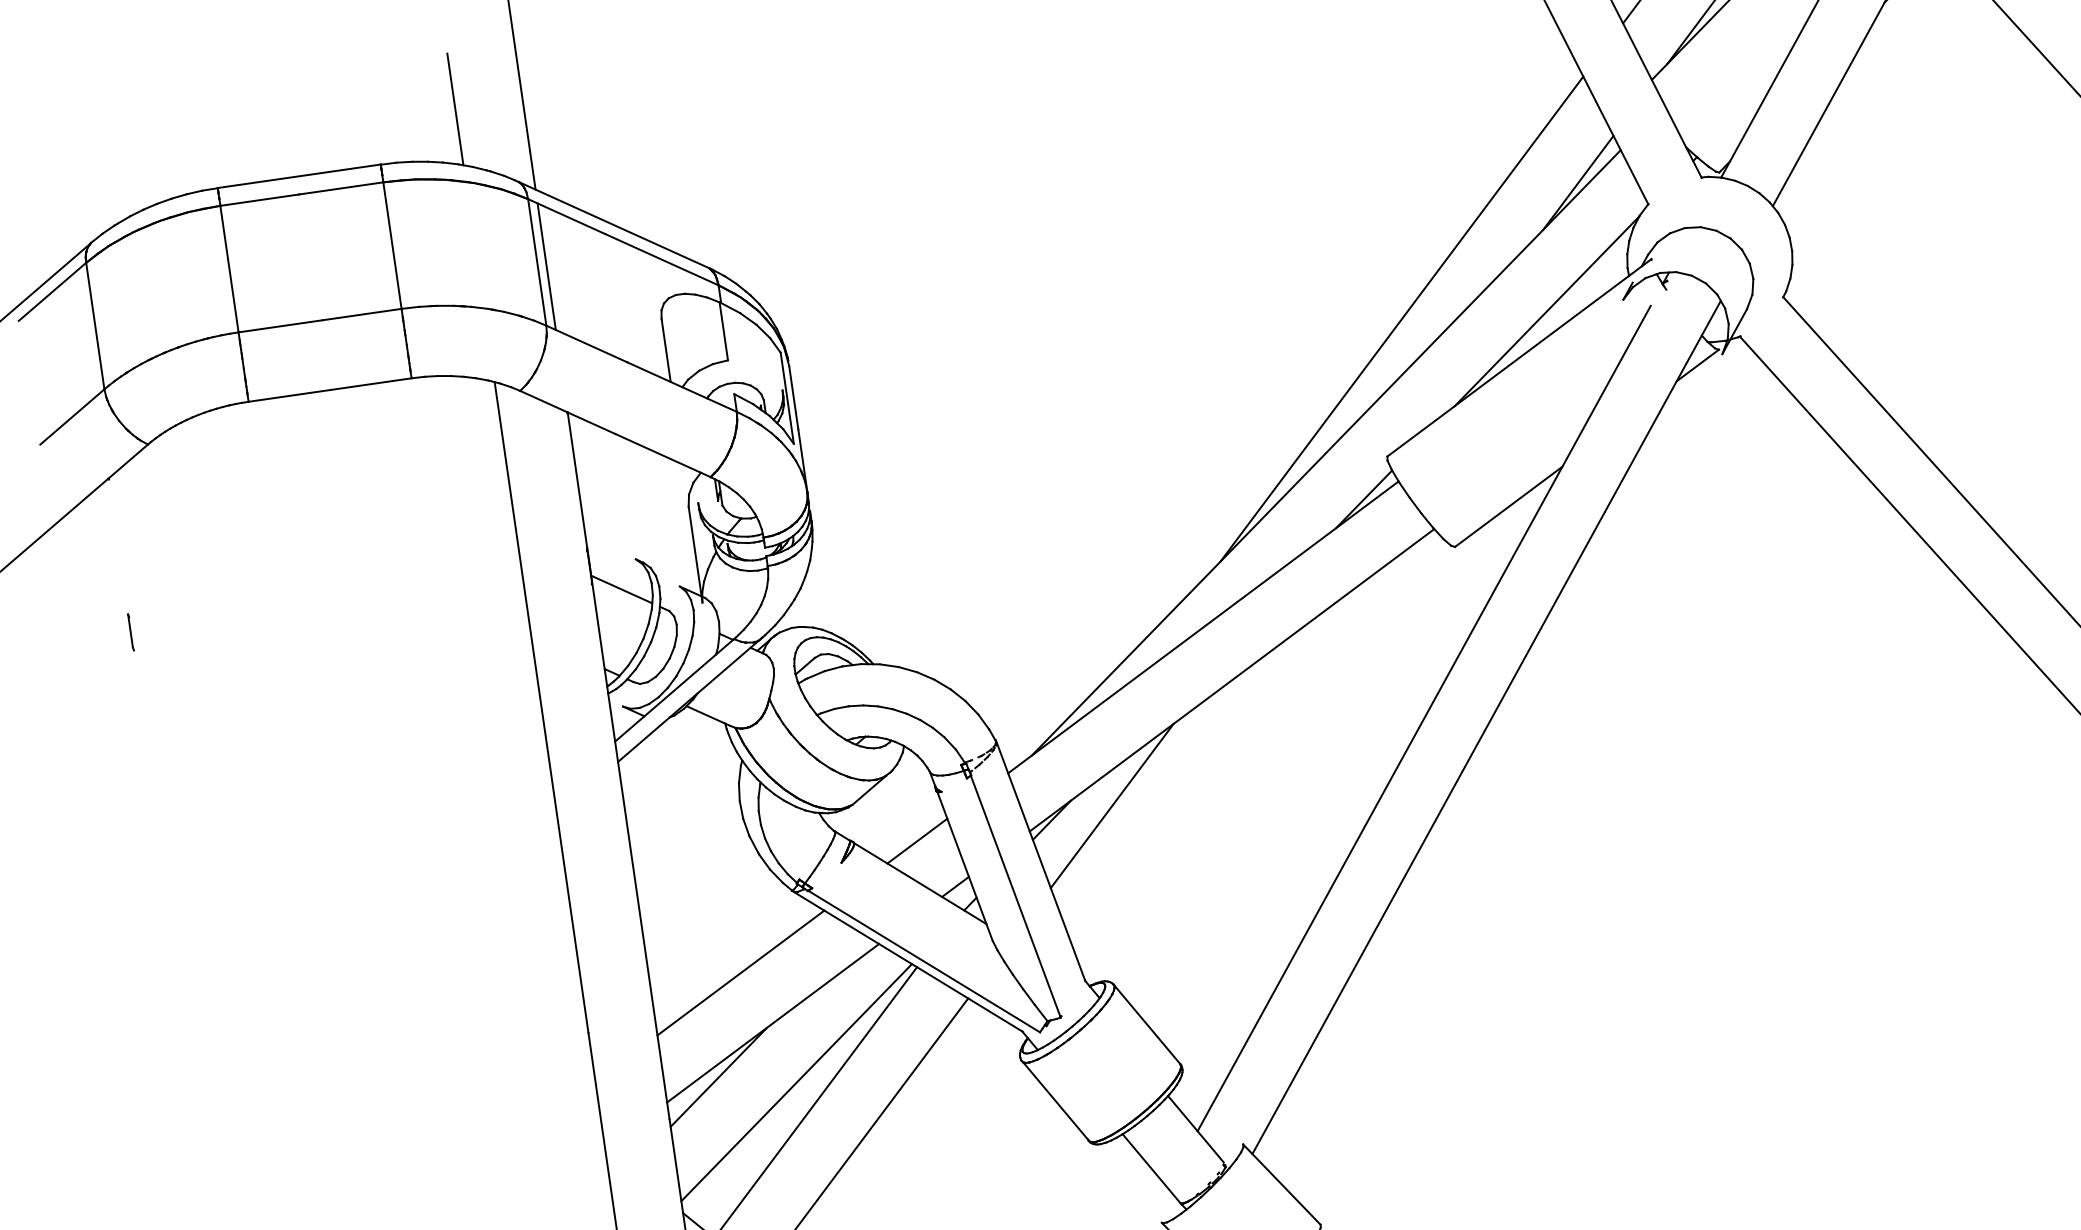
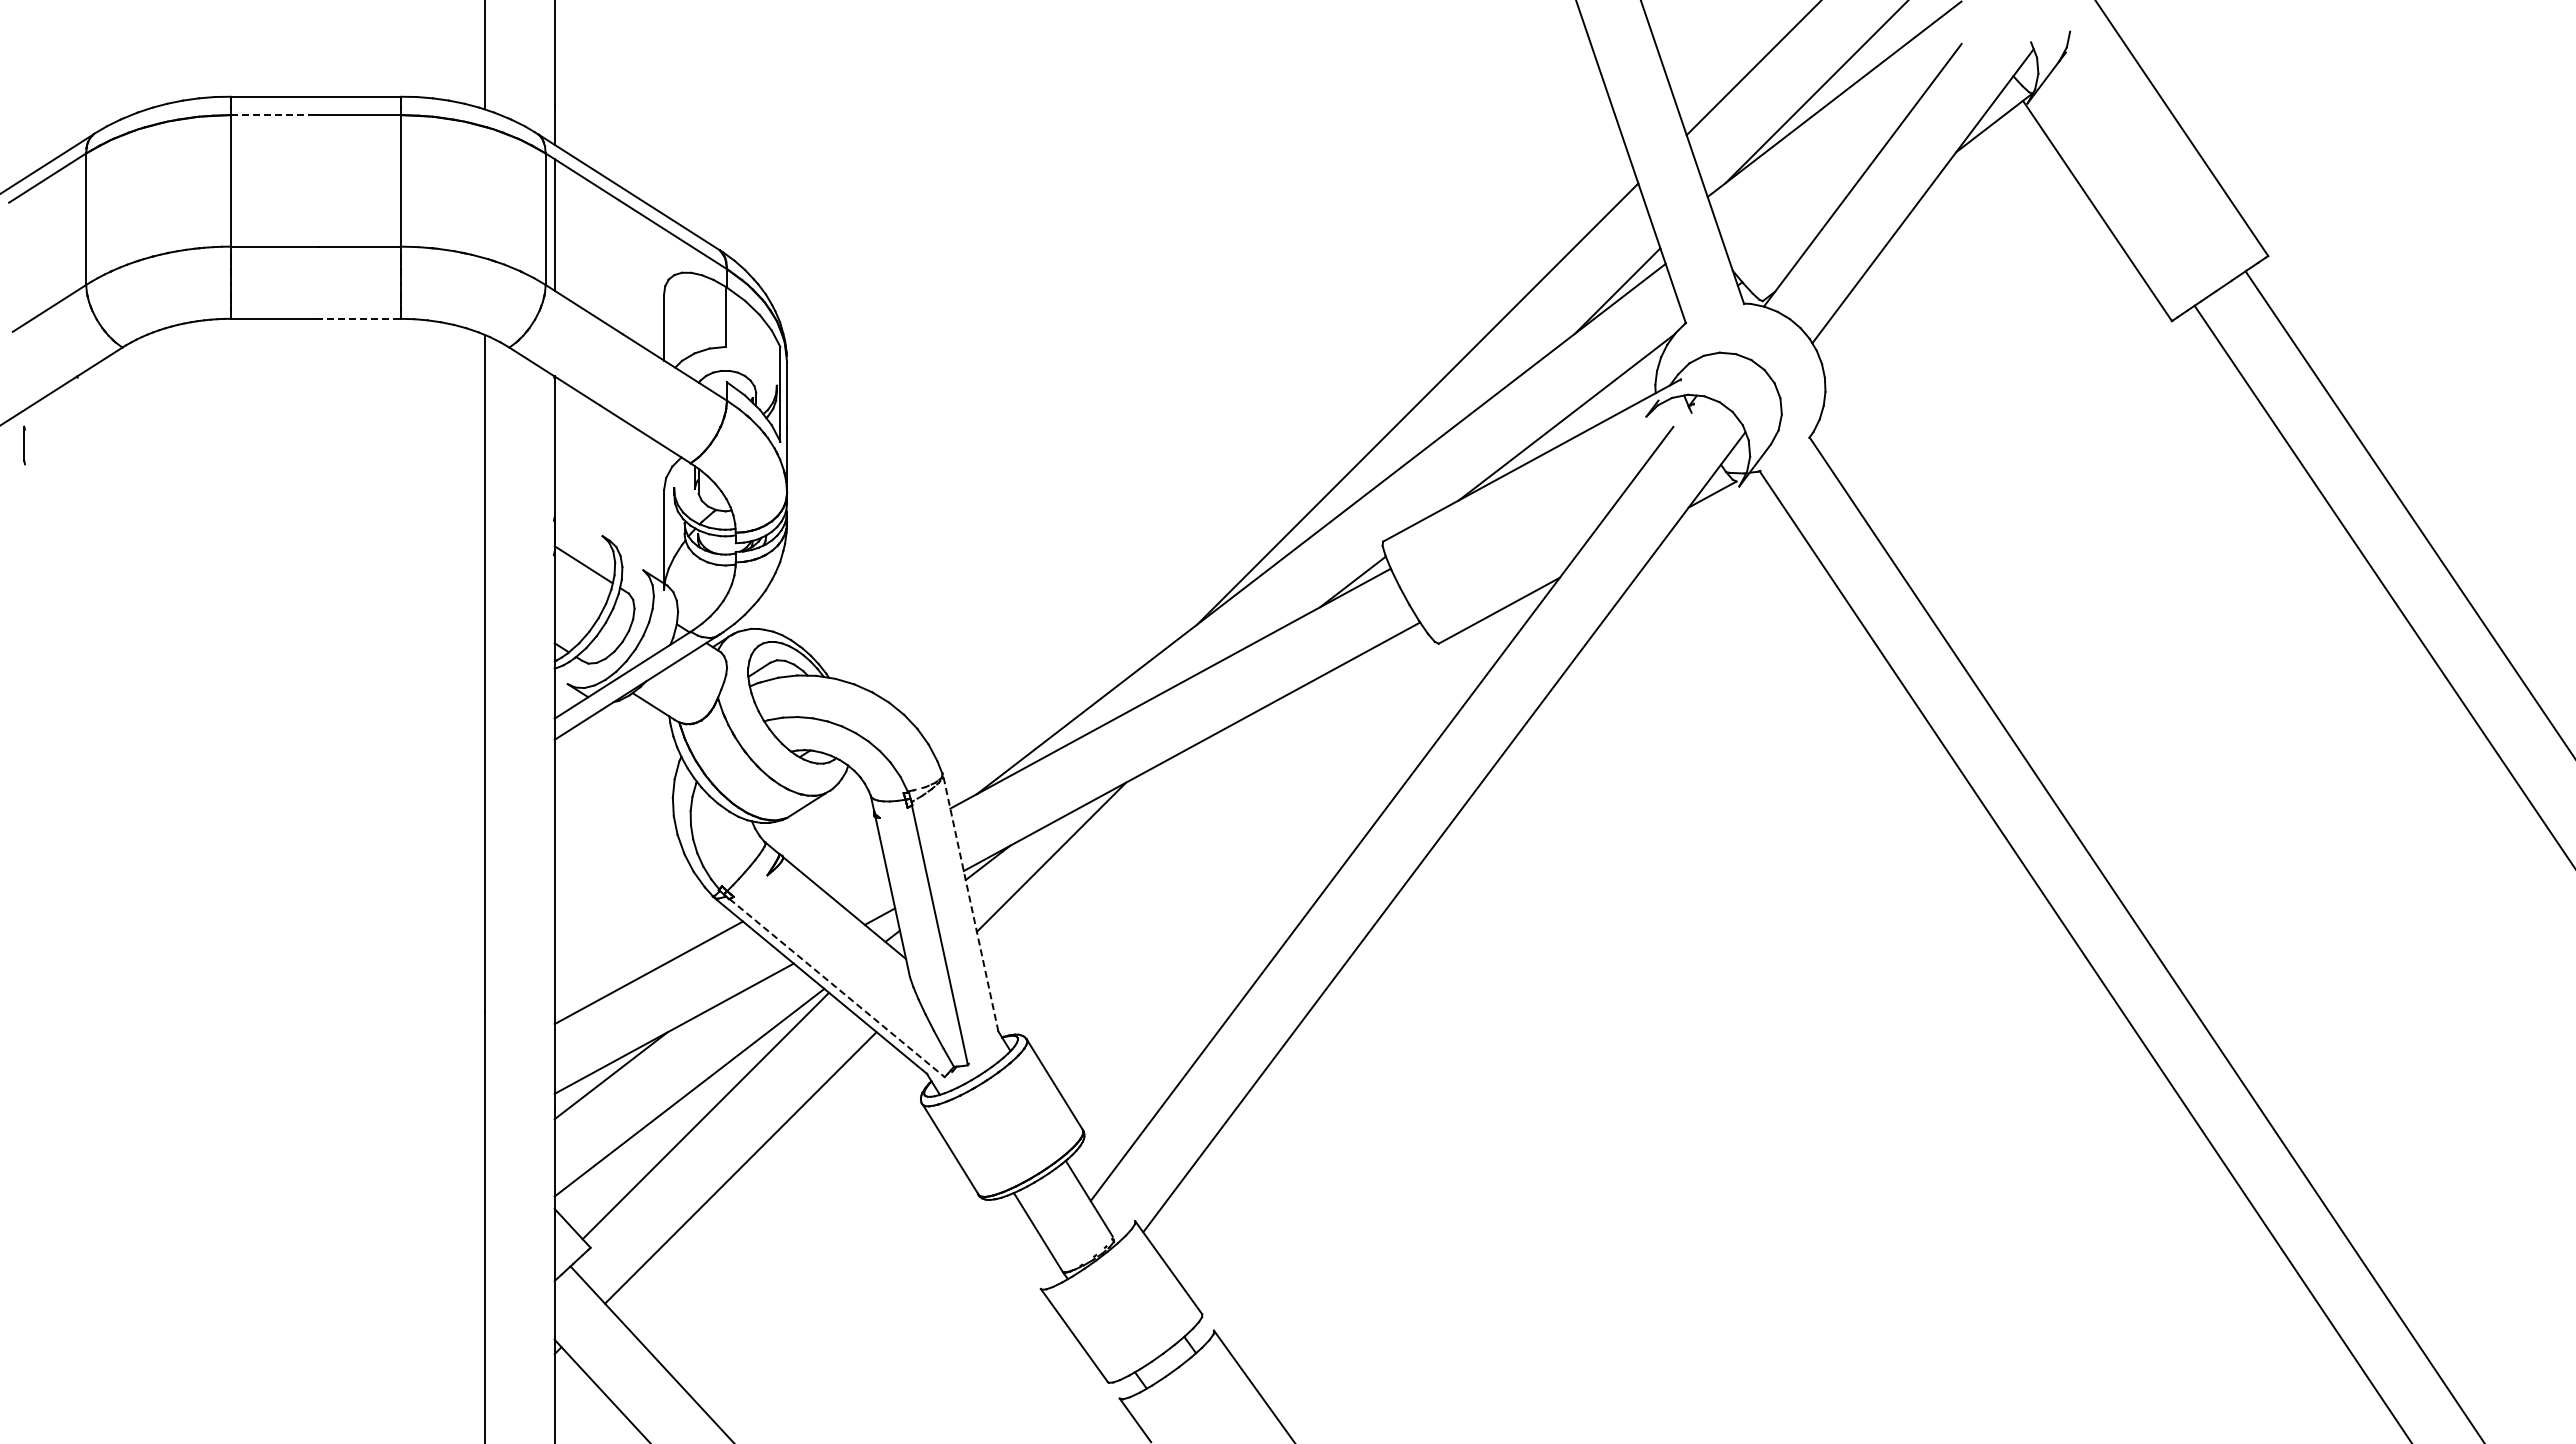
line: (260, 200) -> (272, 115), solid -> dashed
line: (370, 383) -> (358, 318), solid -> dashed
line: (130, 632) -> (24, 445), moved
line: (917, 841) -> (847, 864), removed
line: (1040, 859) -> (970, 901), solid -> dashed
line: (924, 961) -> (837, 988), solid -> dashed

